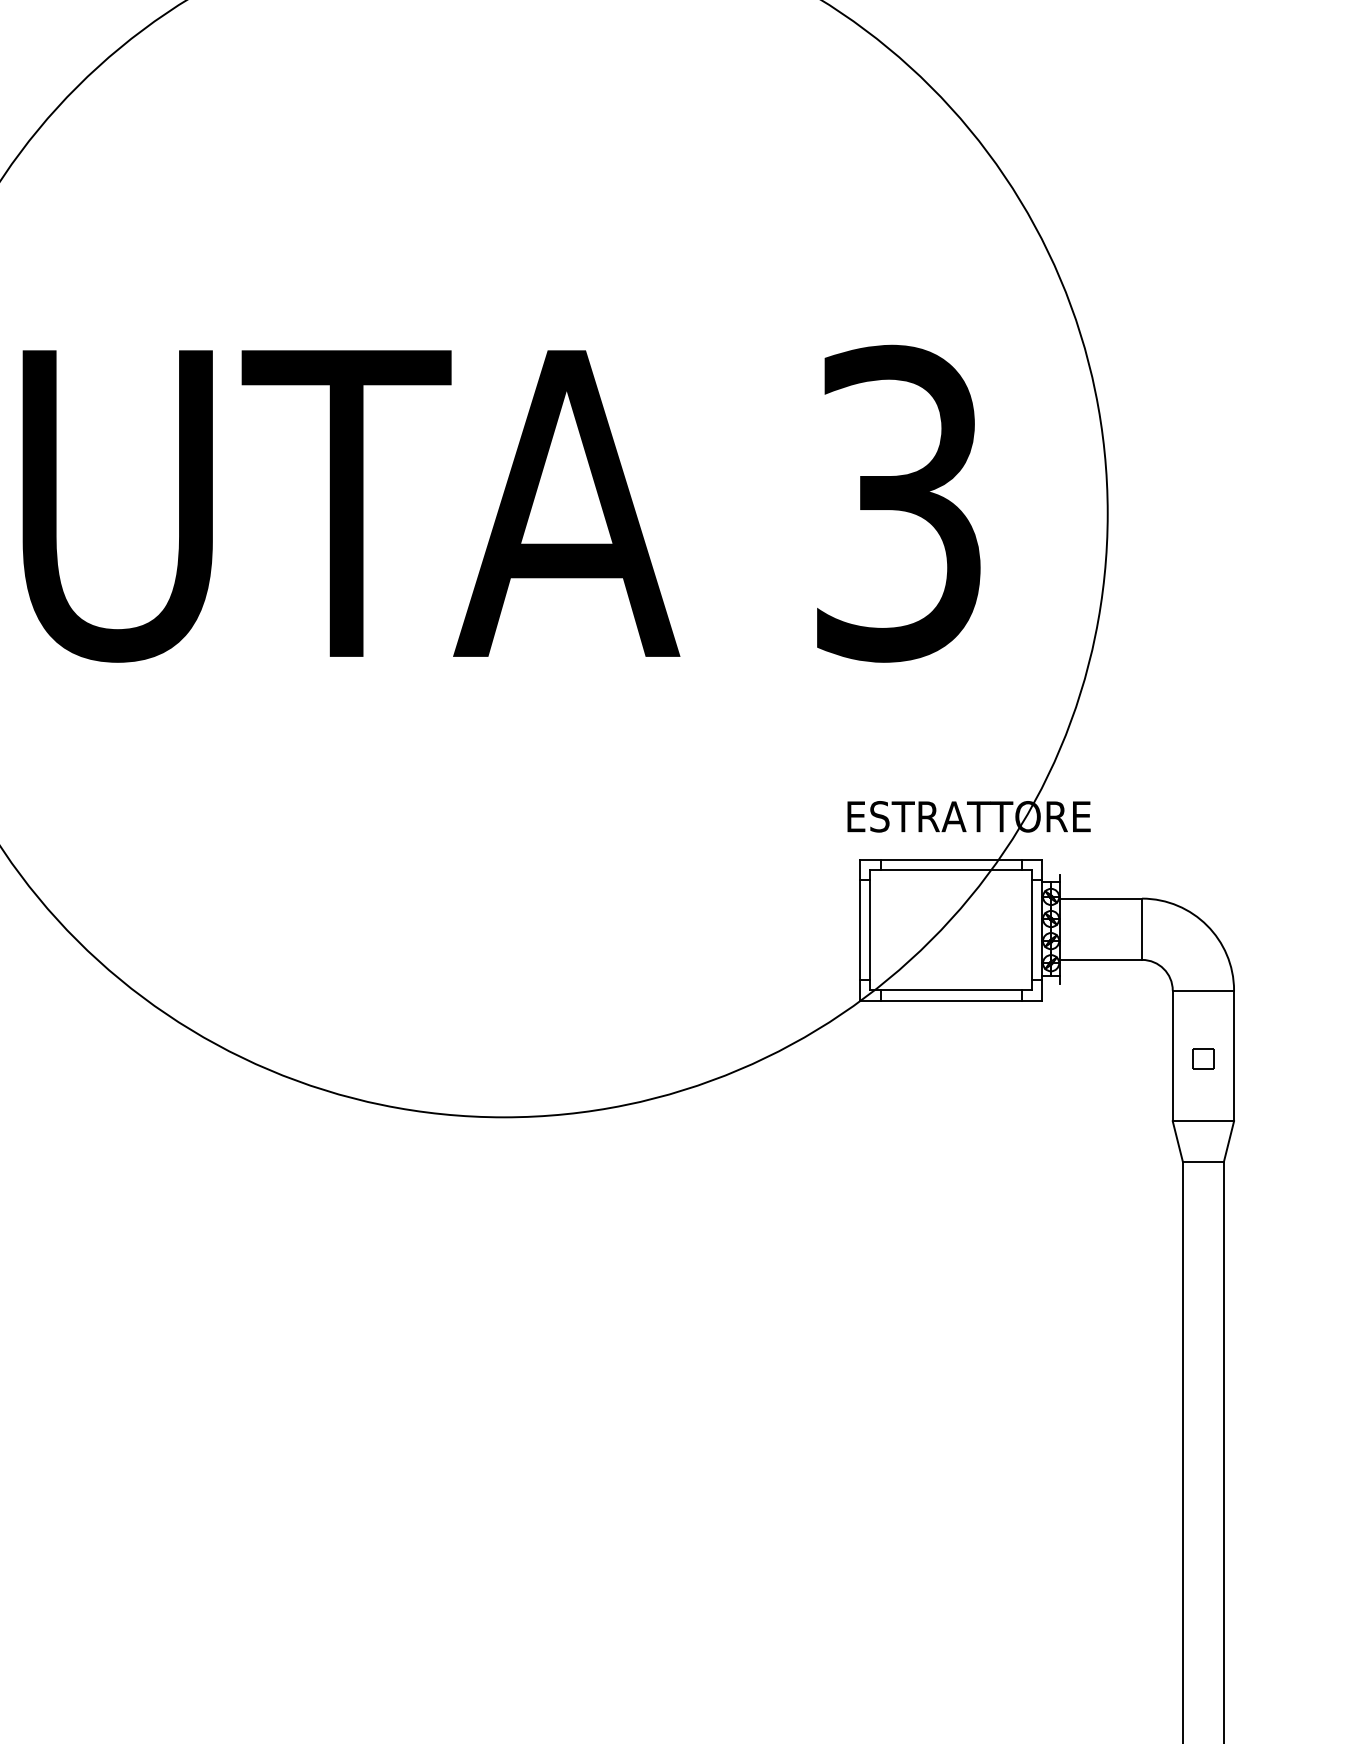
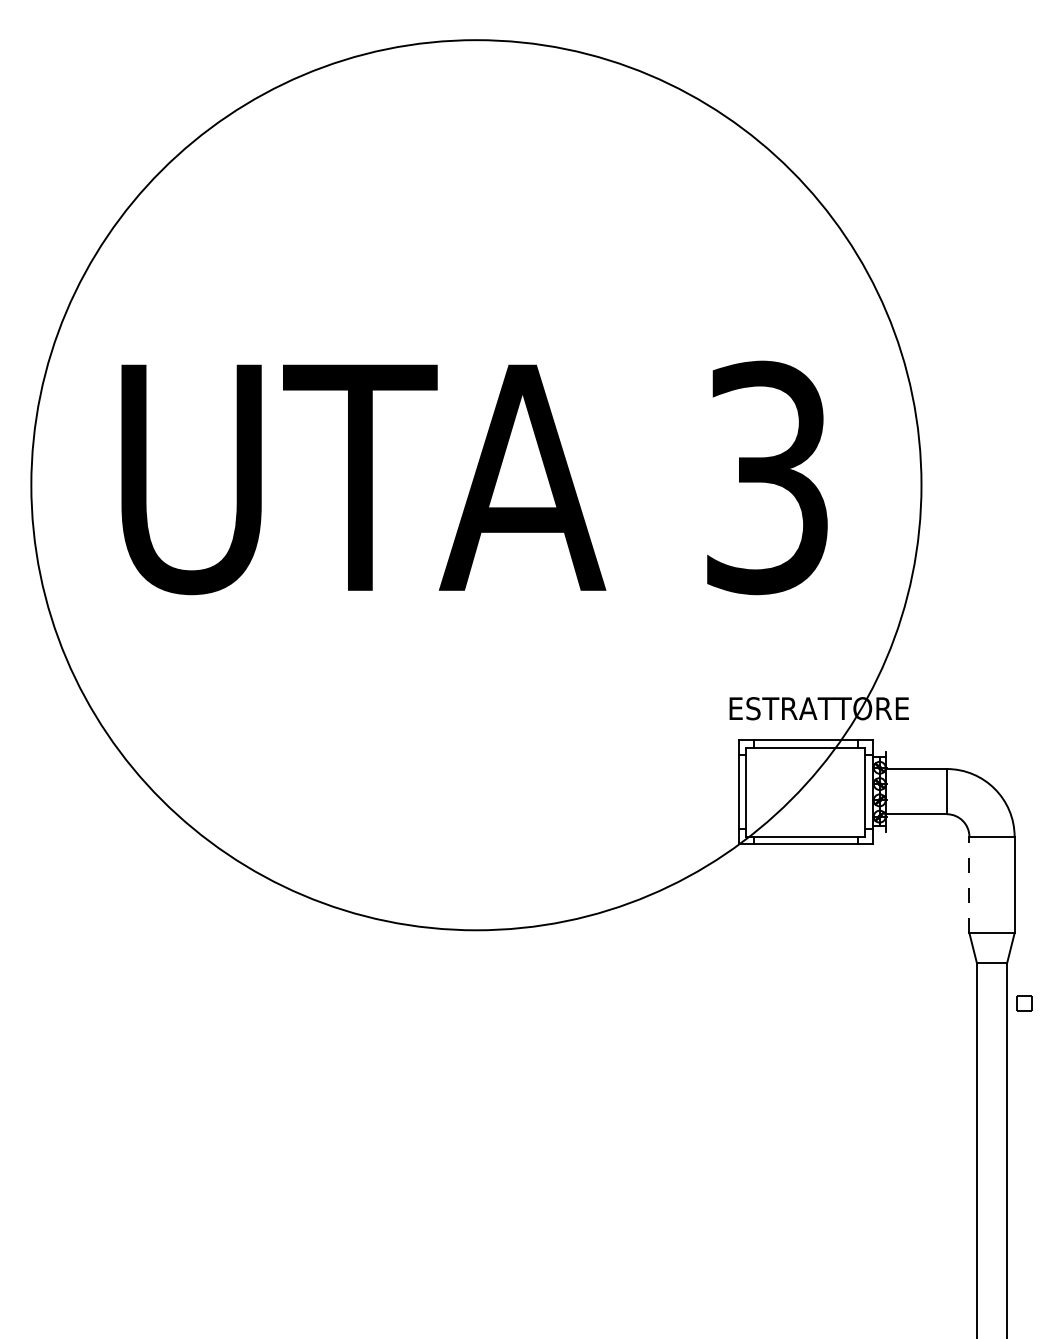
line: (1172, 1055) -> (969, 884), solid -> dashed
part: (1204, 1059) -> (1024, 1003), moved

